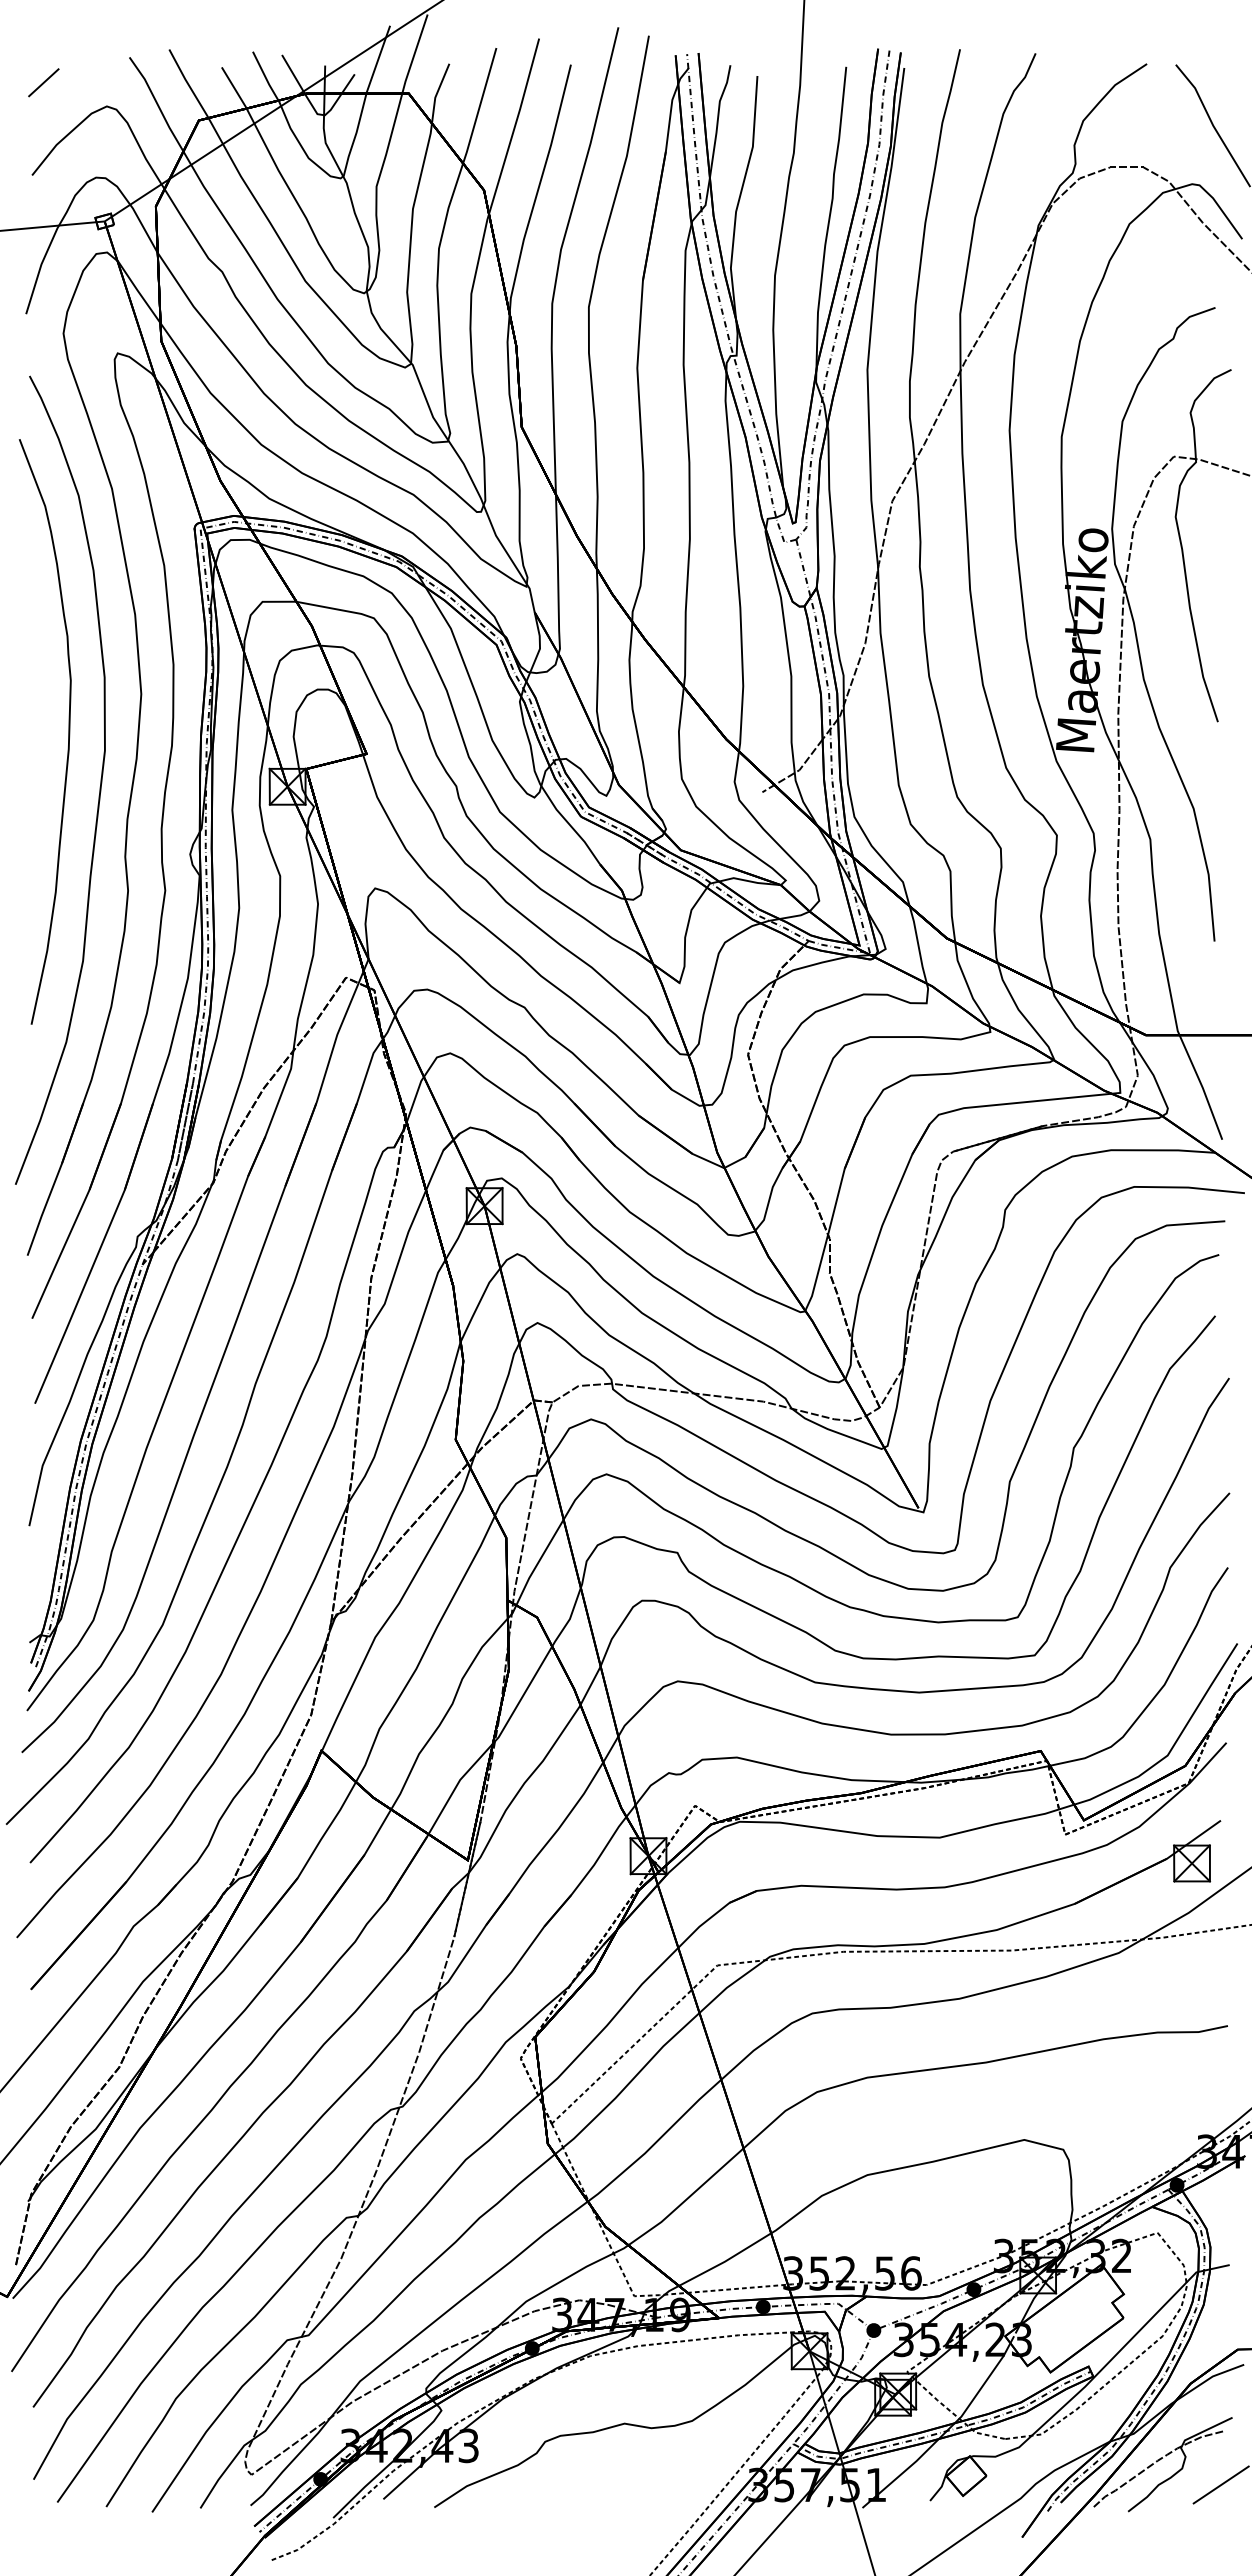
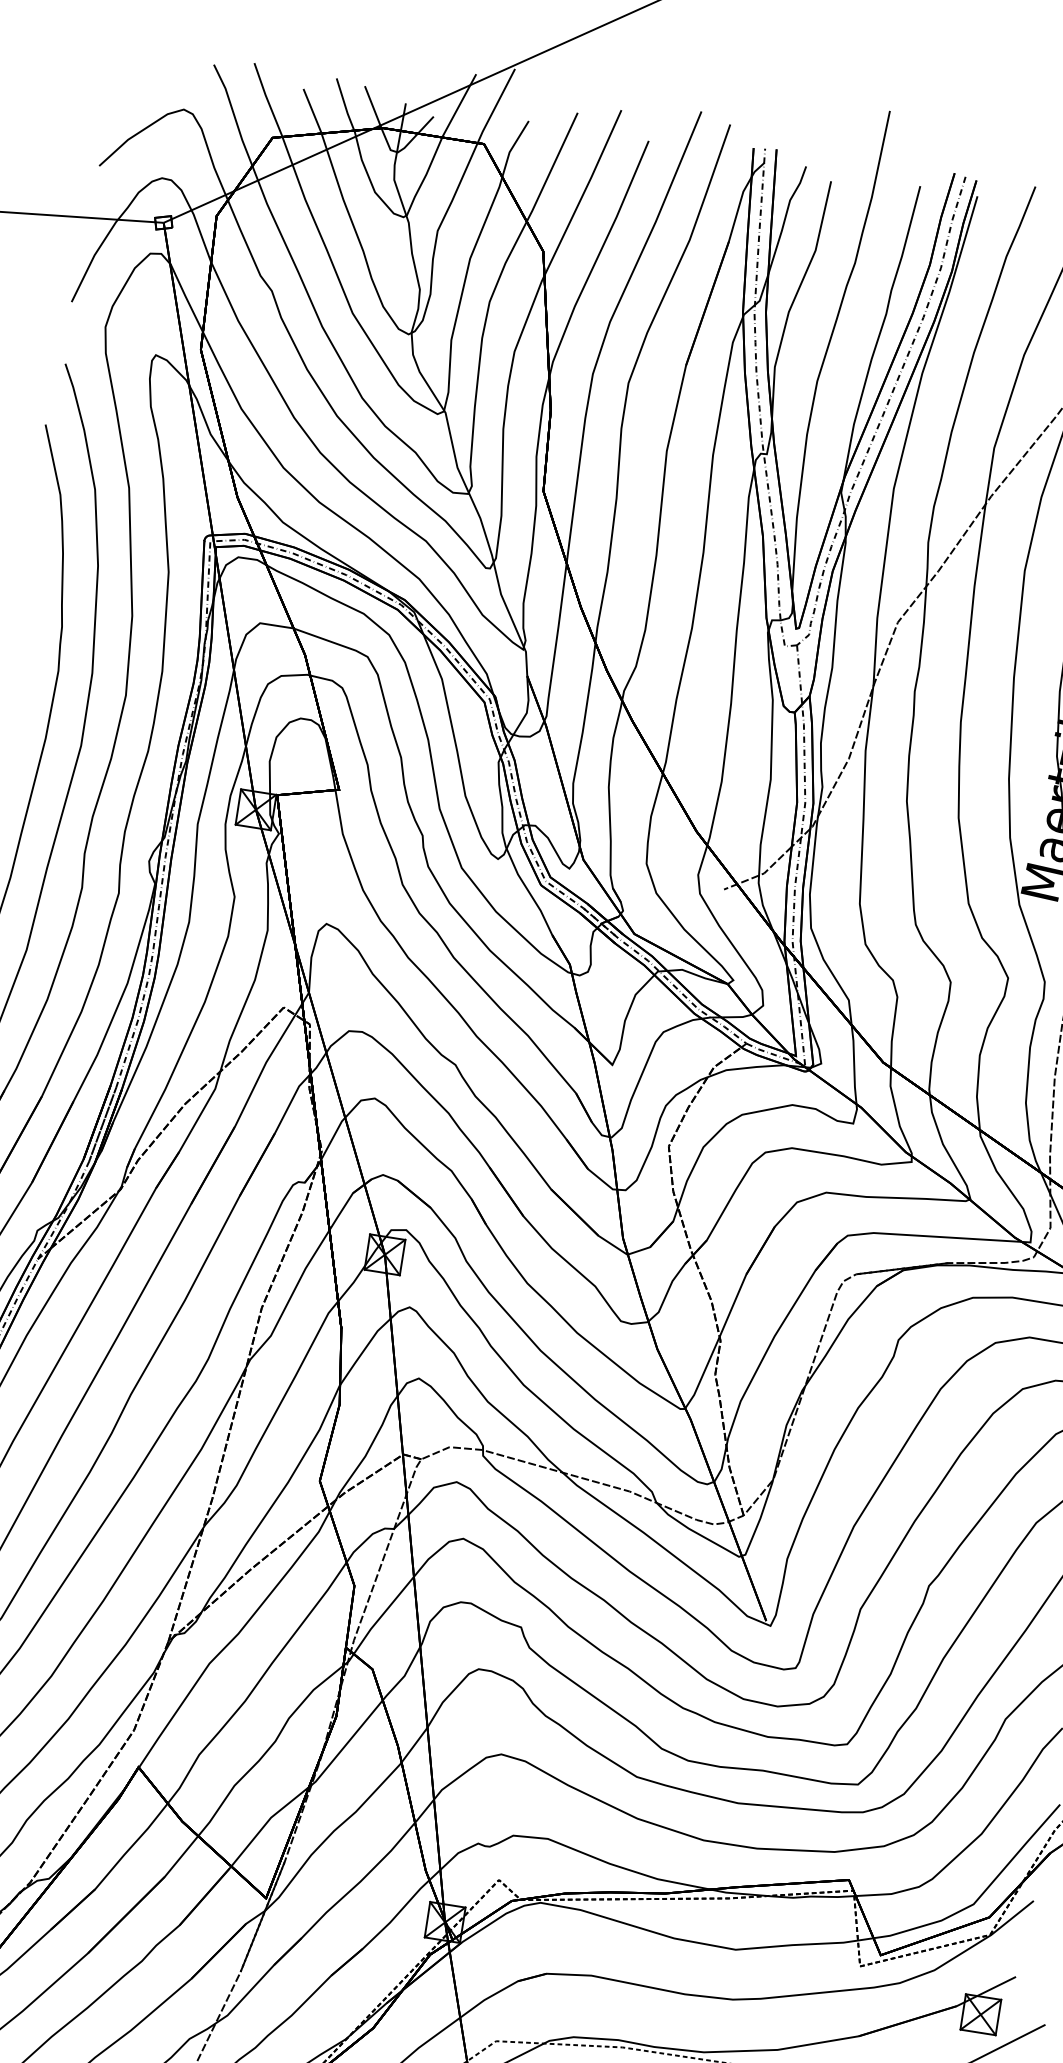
line: (43, 82) -> (125, 76), removed

